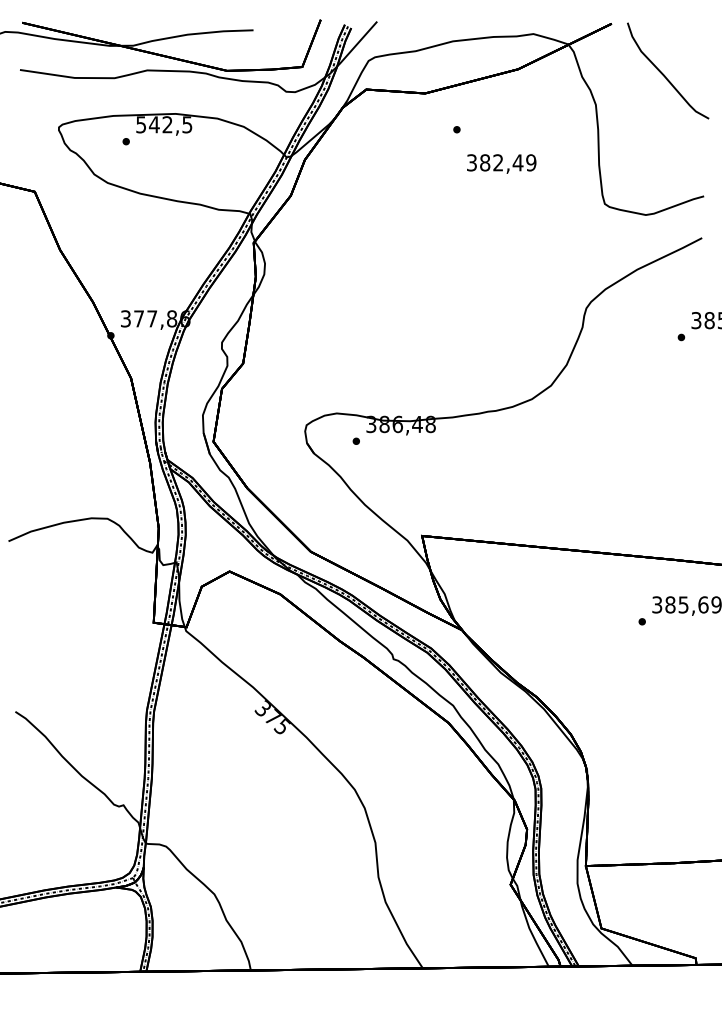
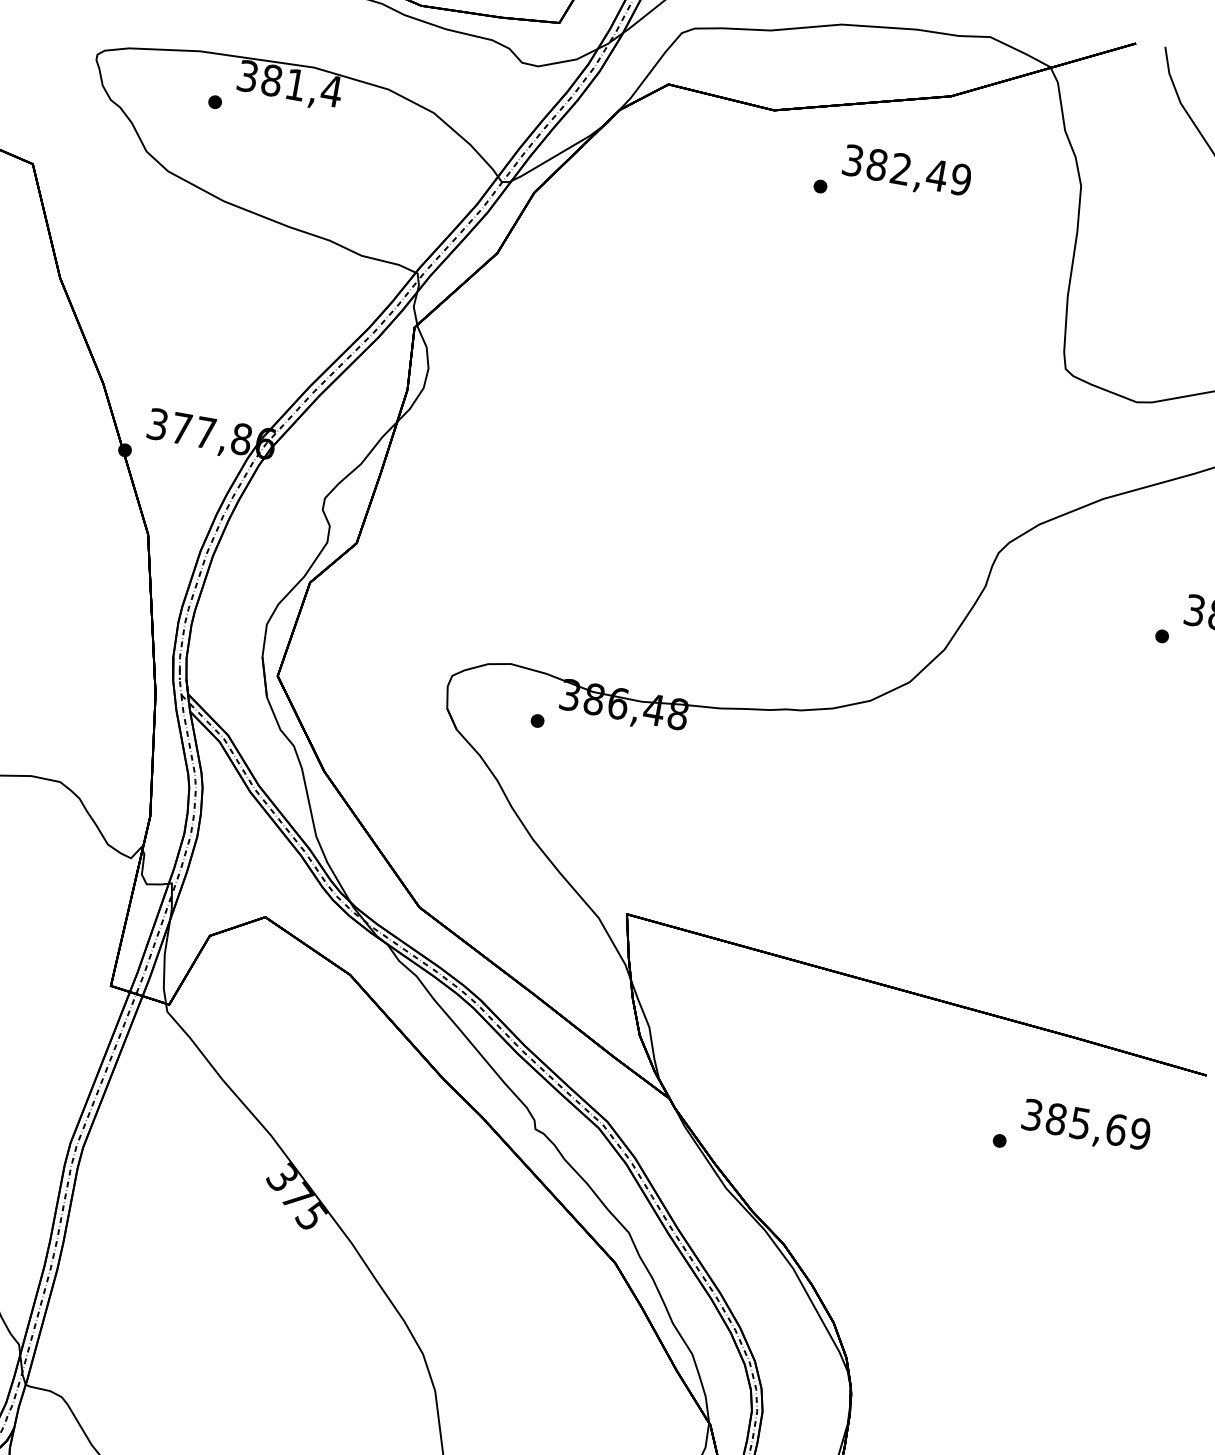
text: (164, 124) -> (290, 83), 542,5 -> 381,4
text: (501, 163) -> (906, 171), moved

